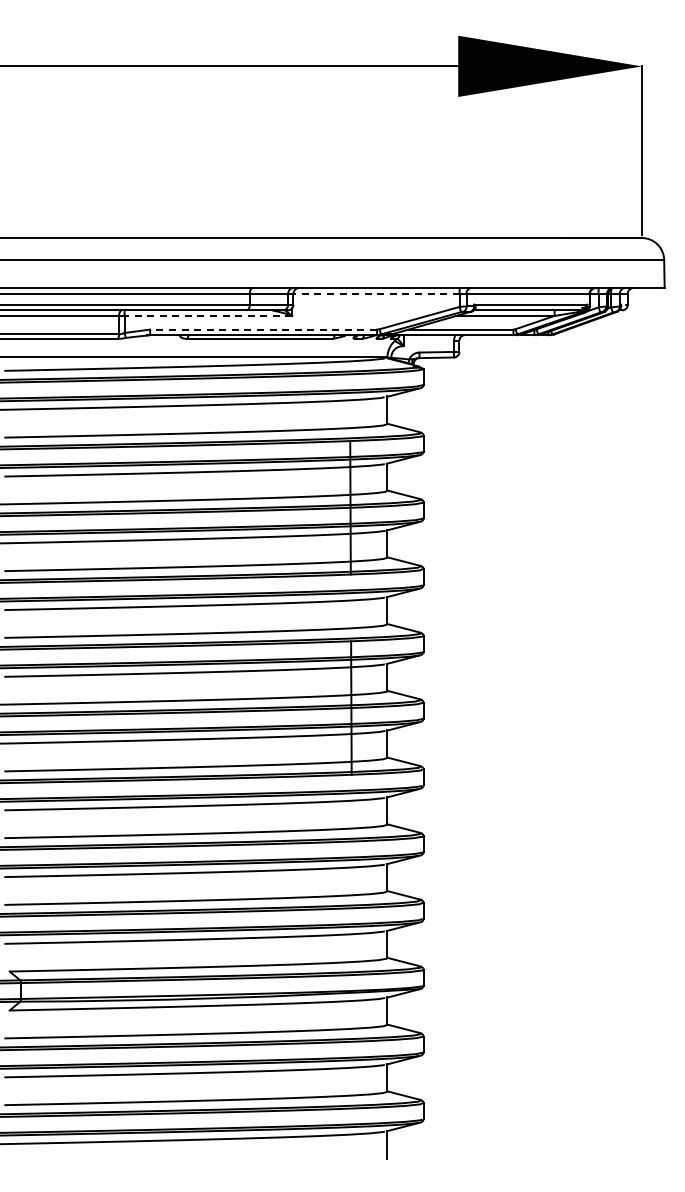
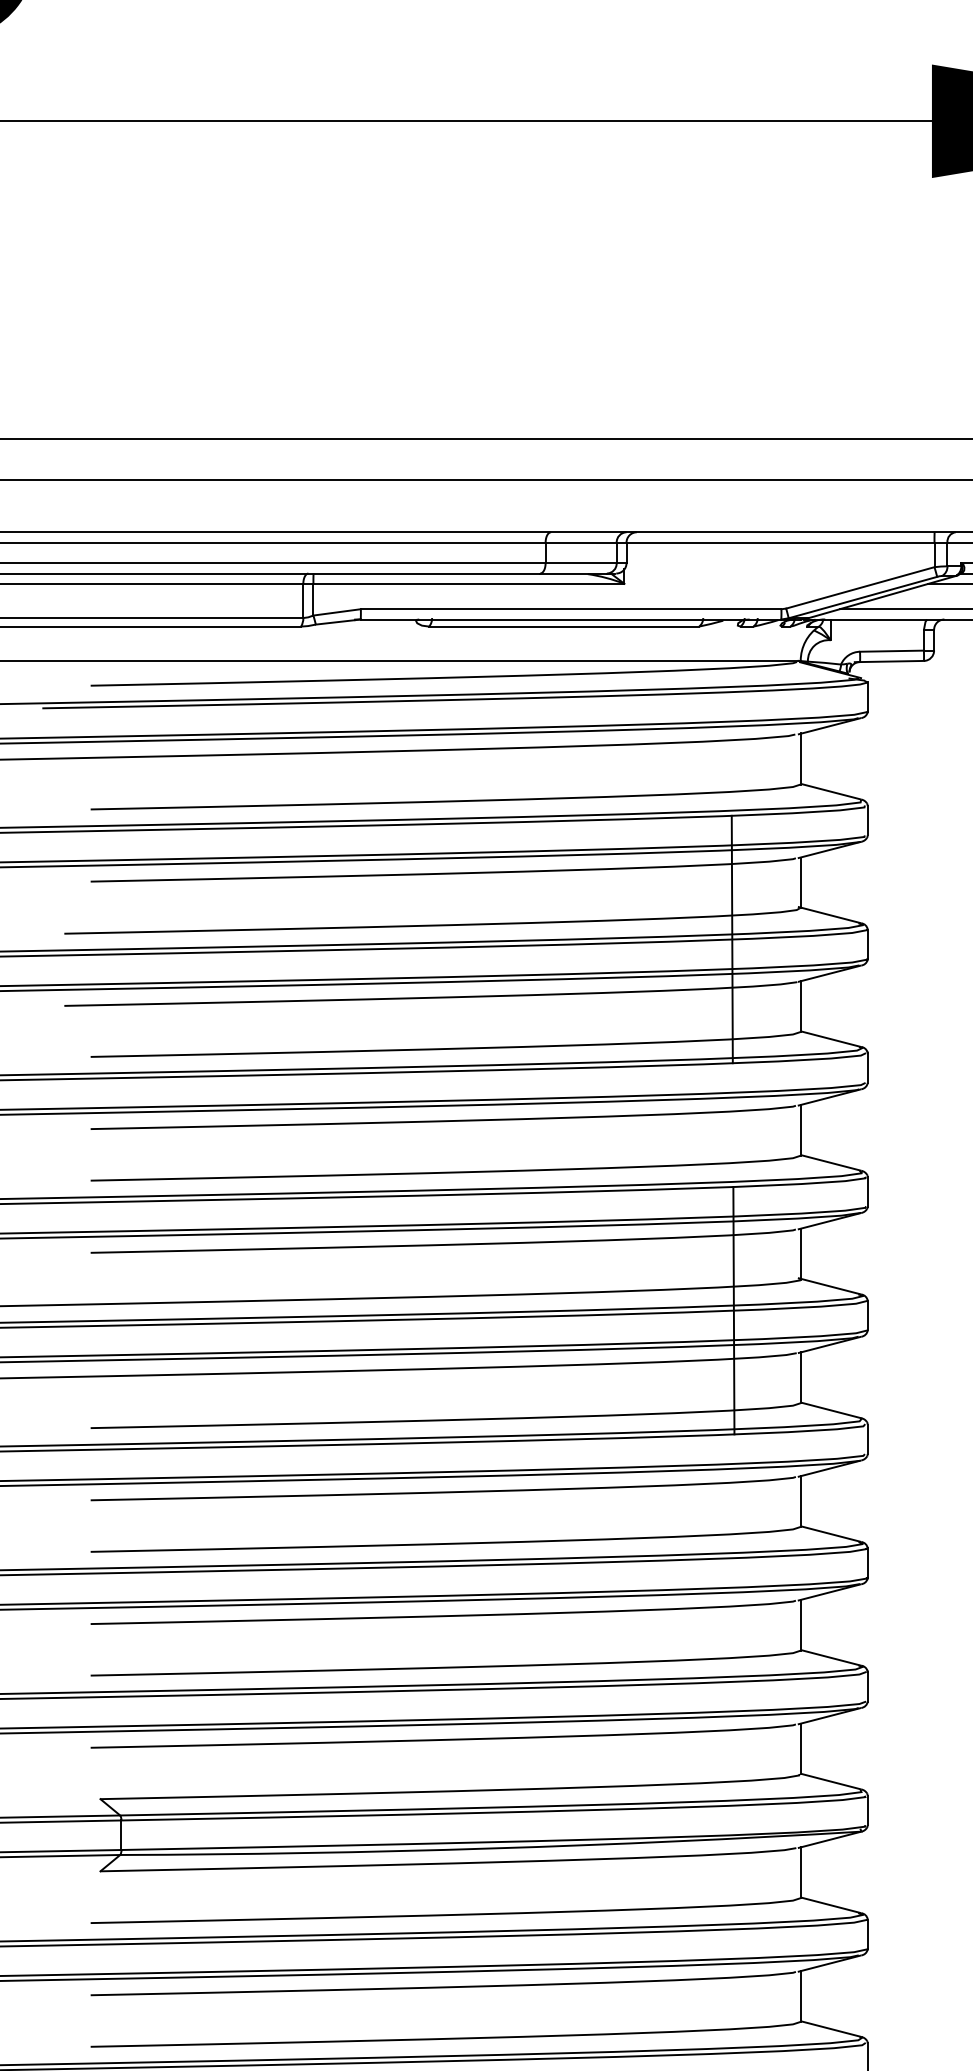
line: (376, 293) -> (780, 542), dashed -> solid
line: (208, 315) -> (469, 583), dashed -> solid
line: (263, 329) -> (570, 609), dashed -> solid

